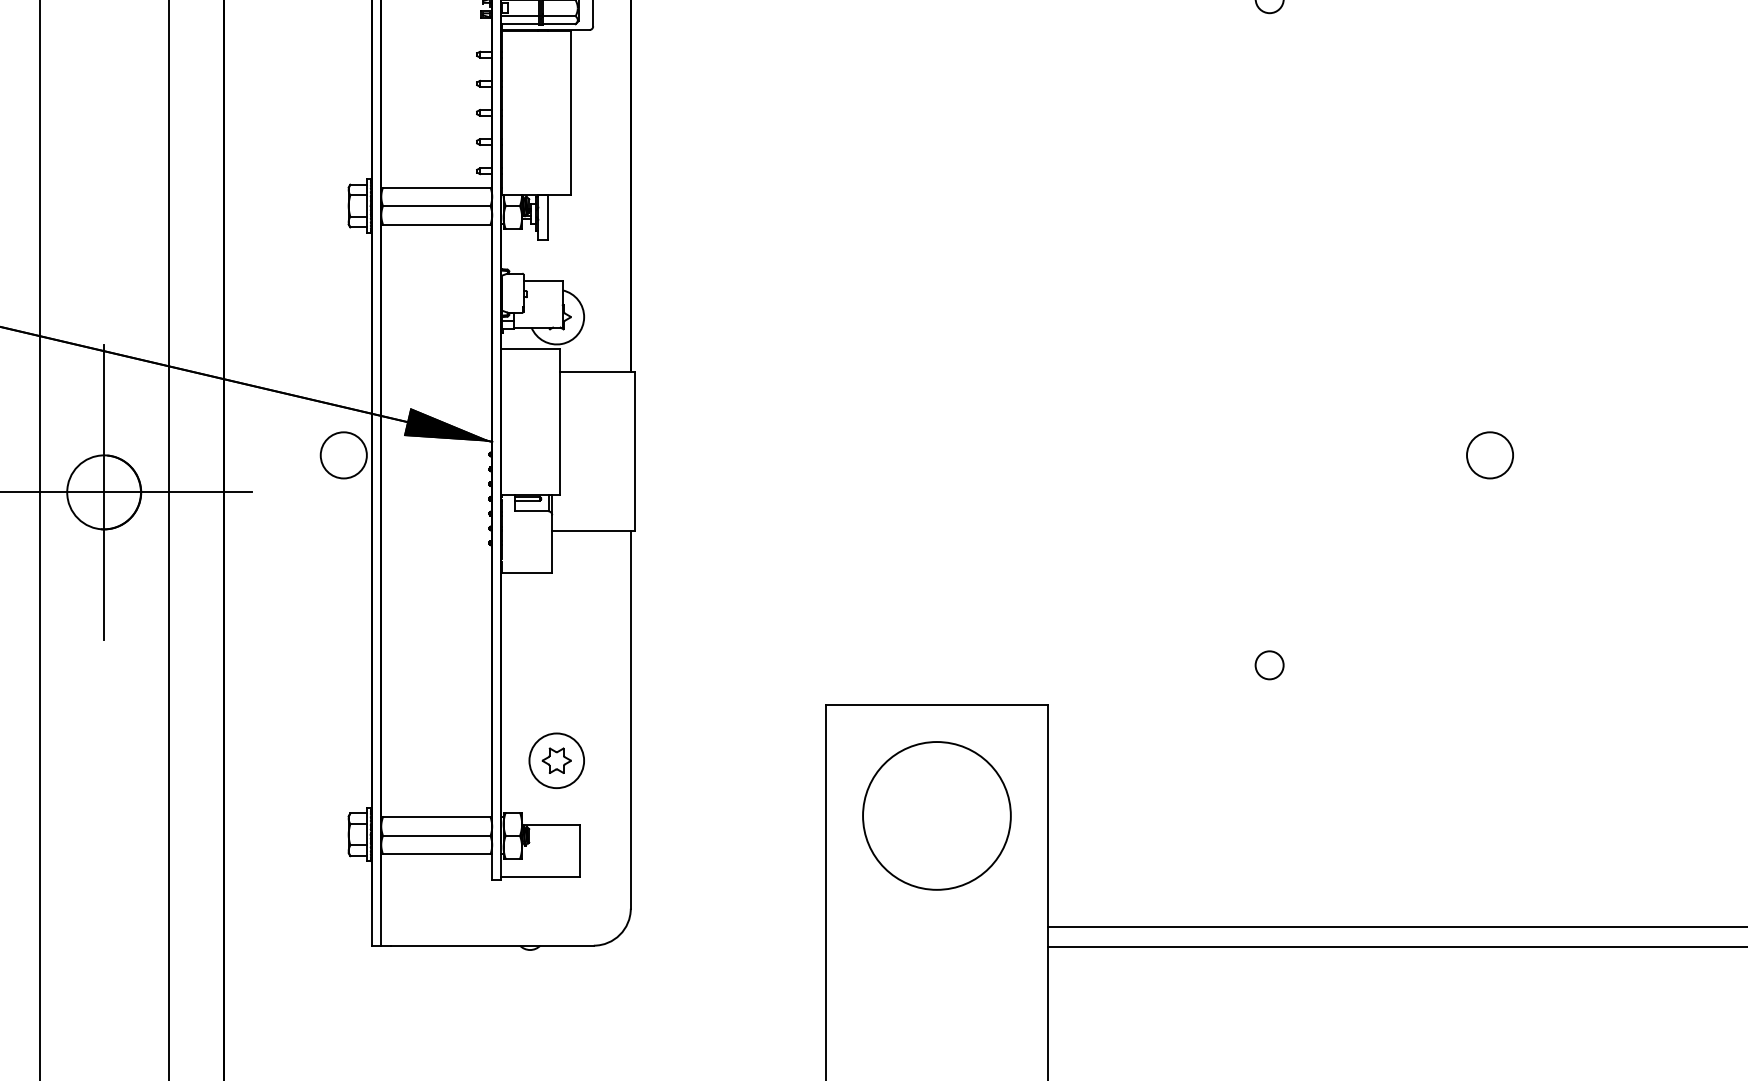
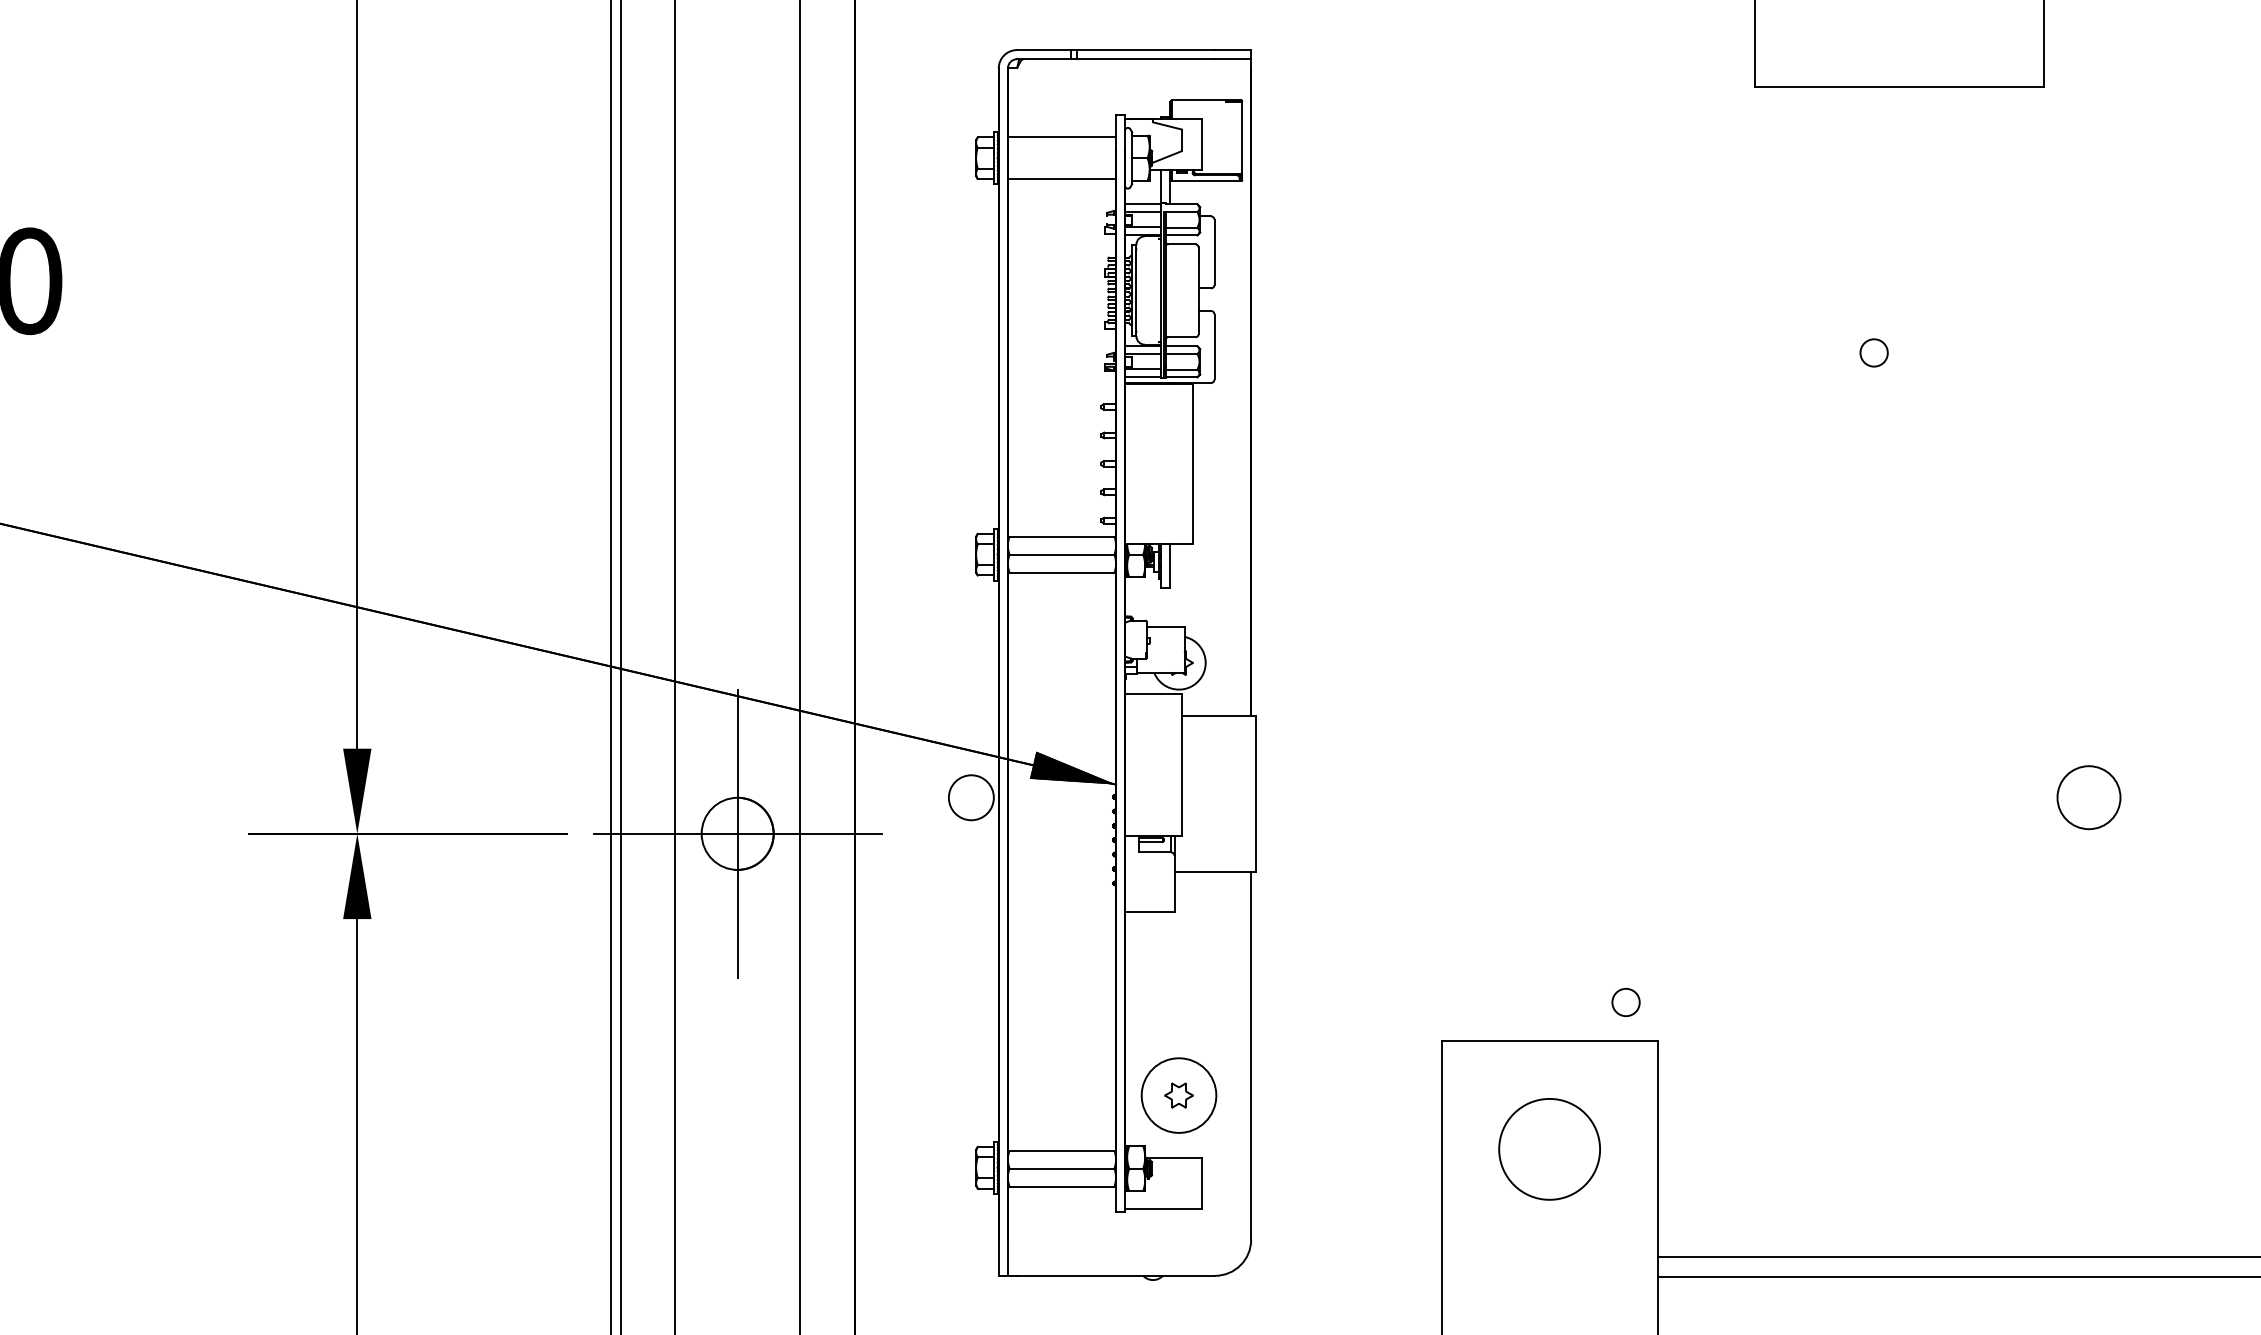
circle: (1489, 455) -> (2088, 797), size x1.4
circle: (1269, 665) -> (1625, 1002), moved
circle: (556, 760) -> (1178, 1095), size x1.4
circle: (936, 816) -> (1549, 1149), size x0.7

